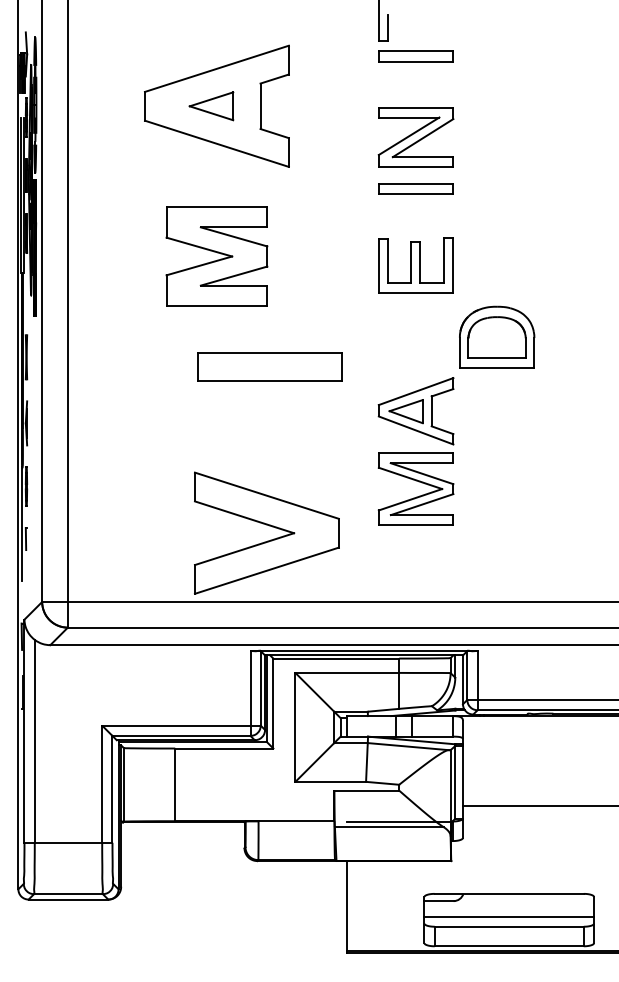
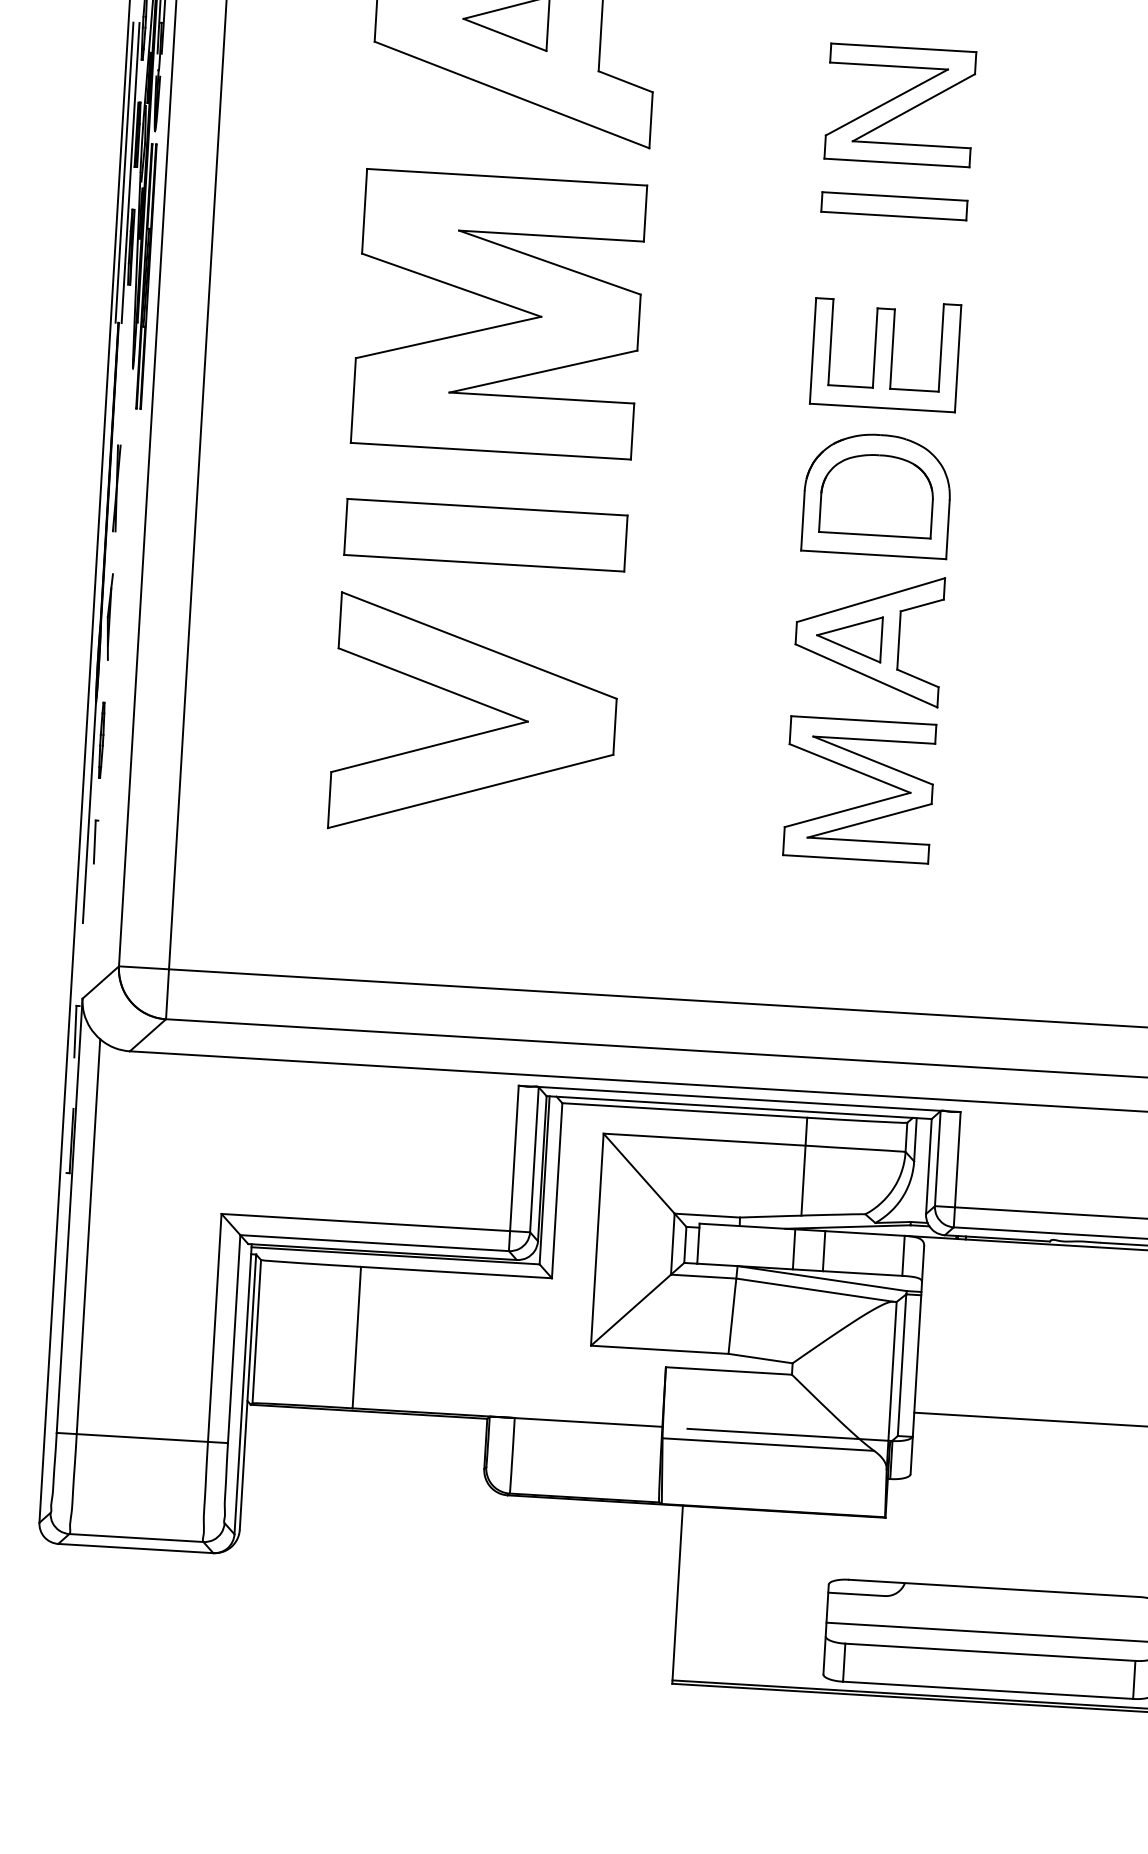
part: (216, 256) -> (498, 314), size x1.43
part: (497, 336) -> (878, 493), moved
part: (269, 366) -> (485, 534), moved
part: (269, 526) -> (480, 705), moved

